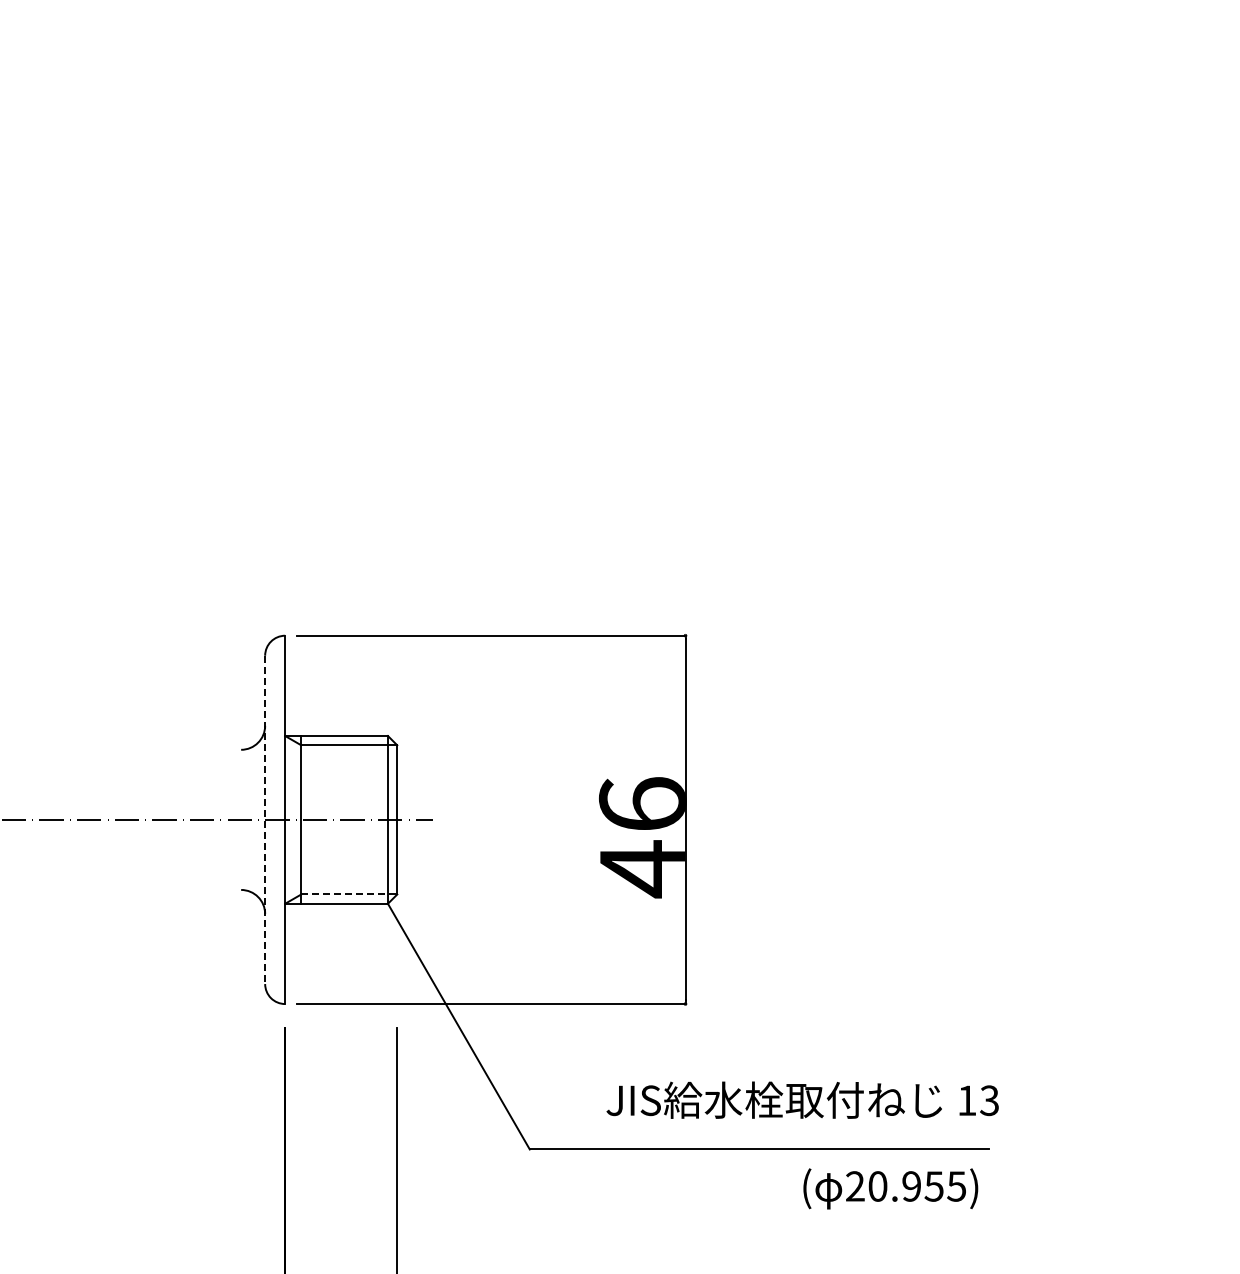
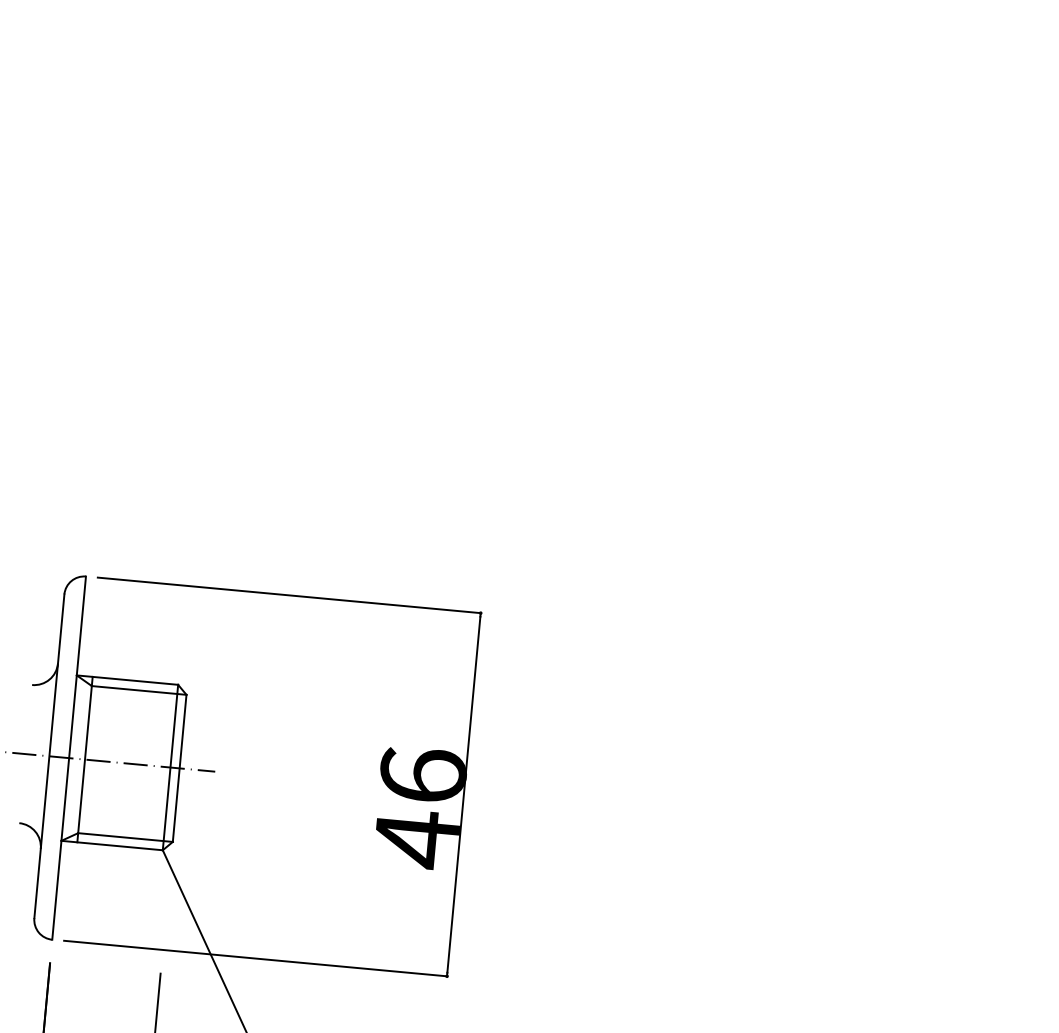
line: (265, 820) -> (49, 756), dashed -> solid
line: (349, 894) -> (125, 837), dashed -> solid

